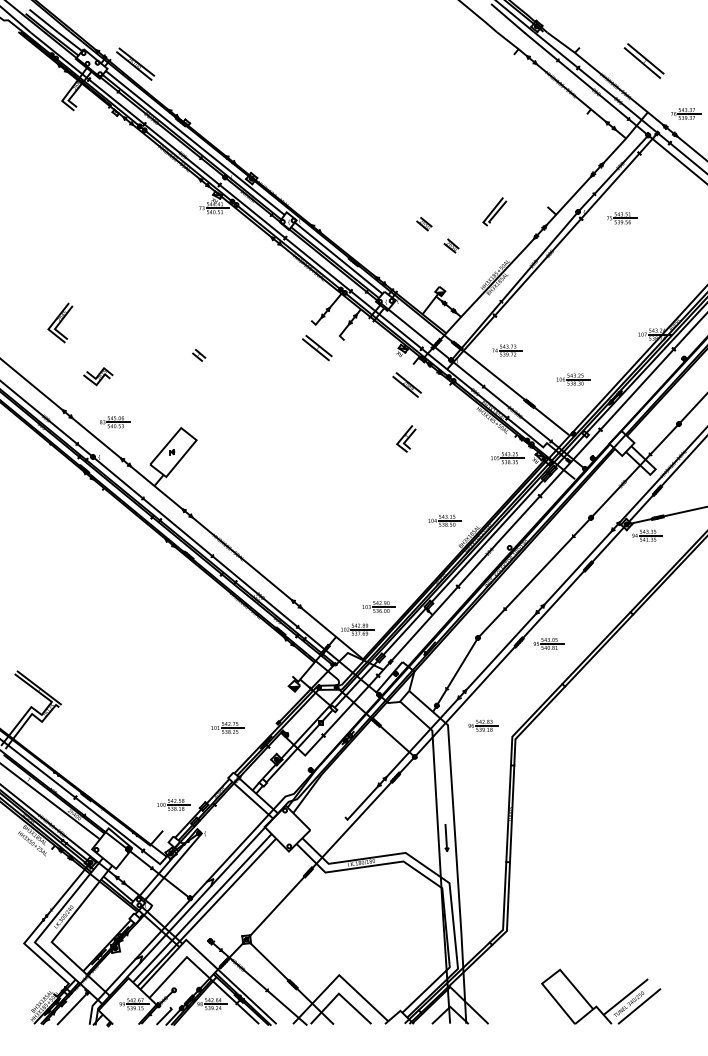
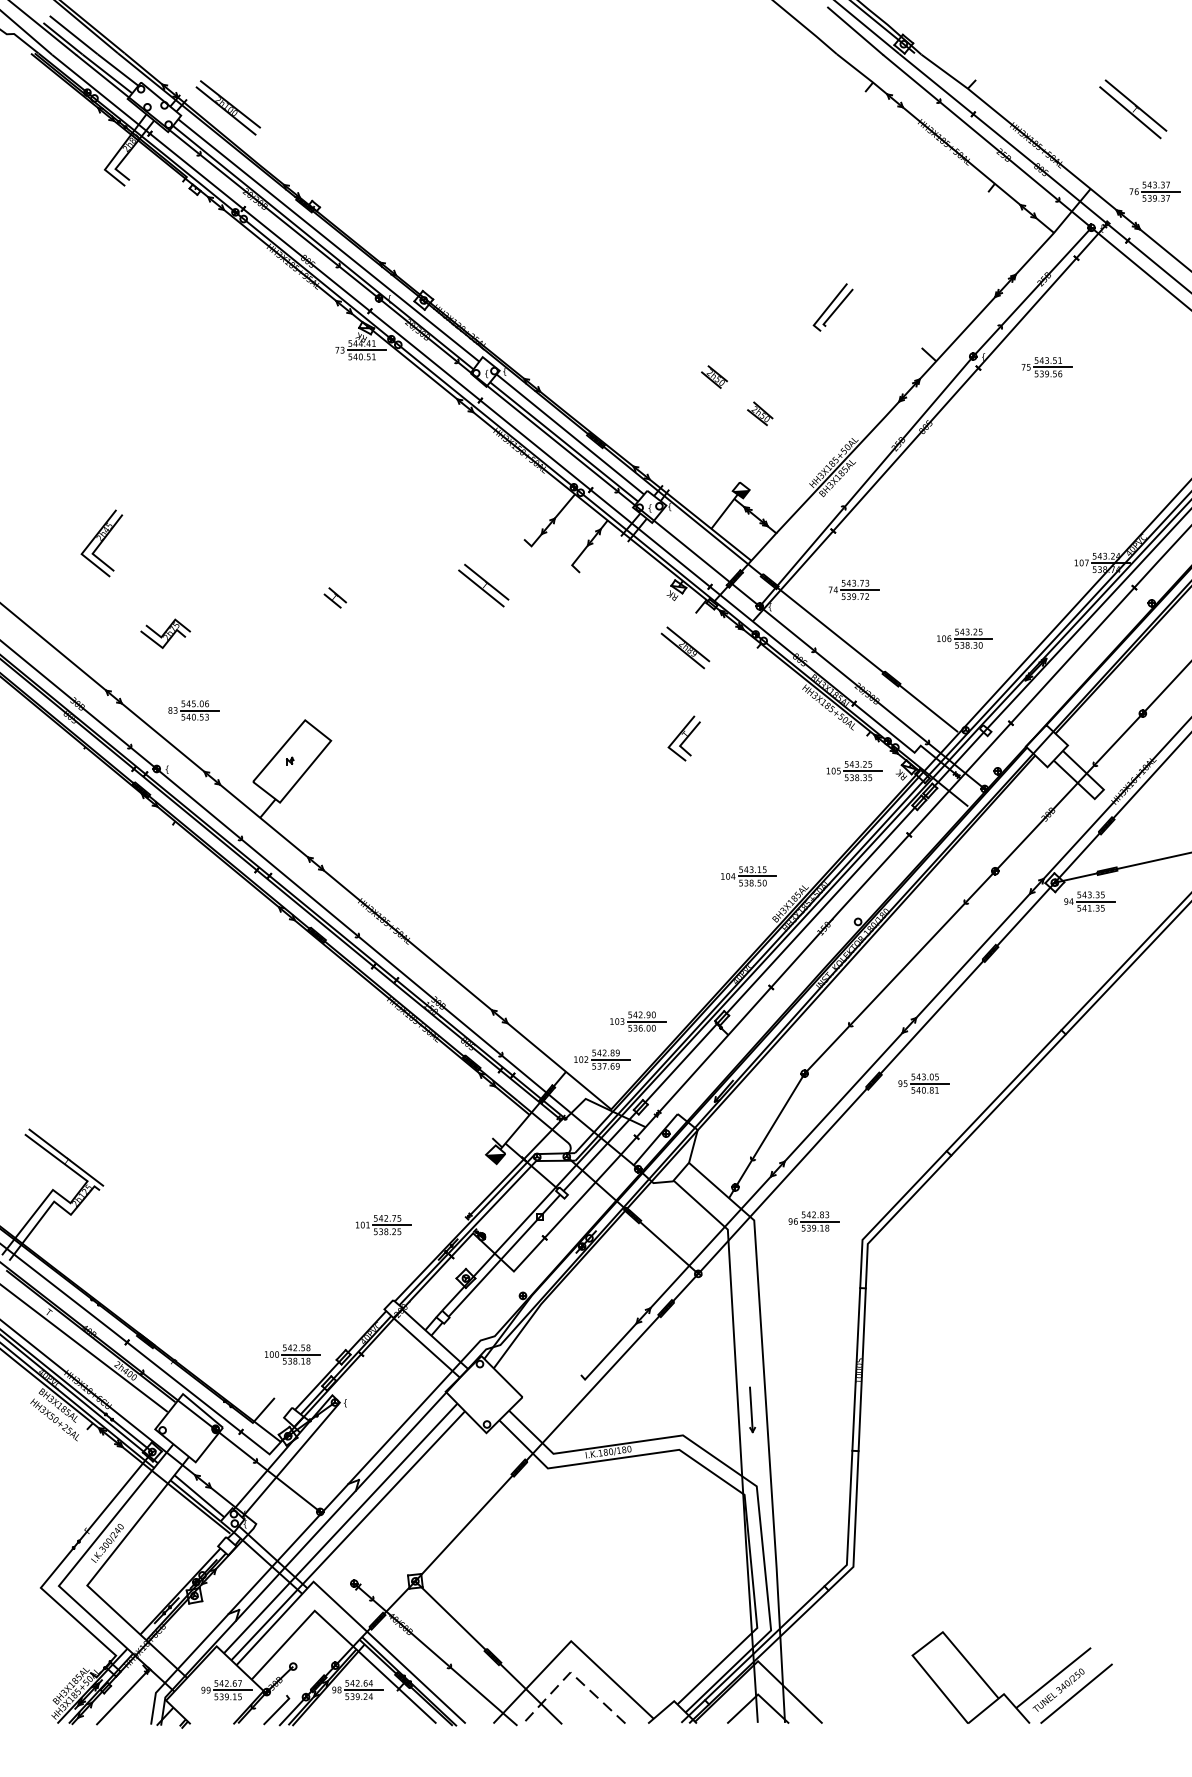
part: (643, 60) -> (1132, 108), moved
part: (494, 211) -> (832, 306), moved
part: (317, 347) -> (484, 584), moved
line: (339, 994) -> (571, 1673), solid -> dashed

